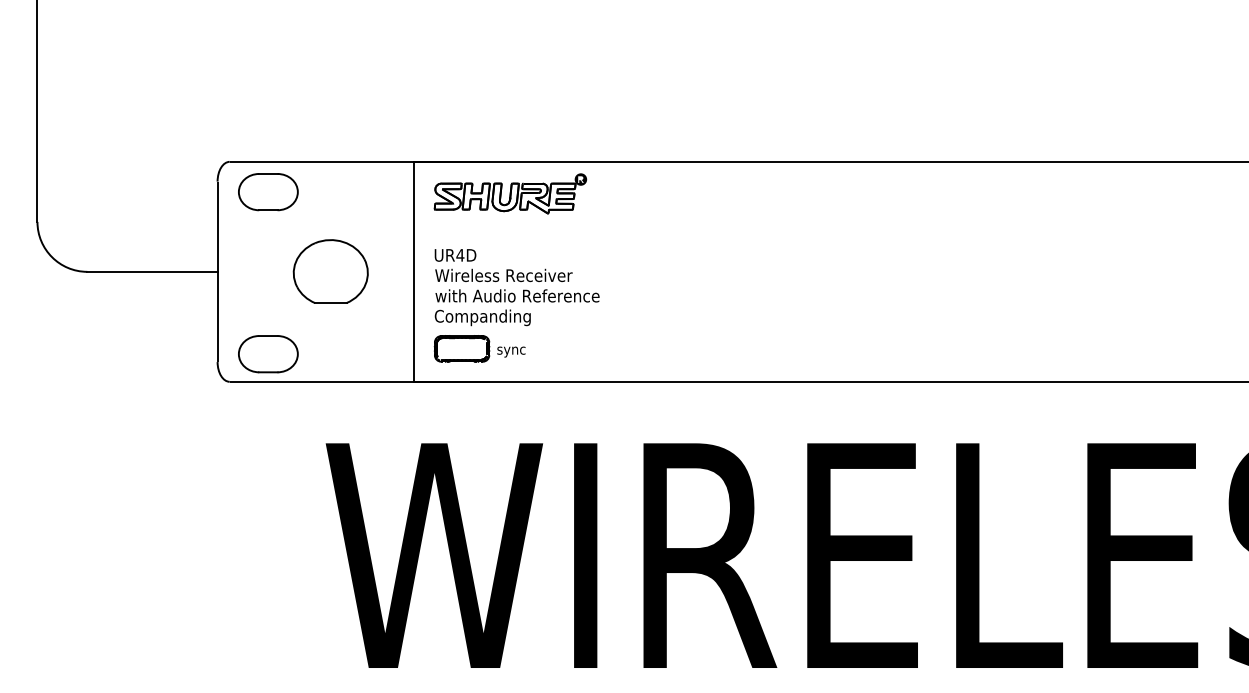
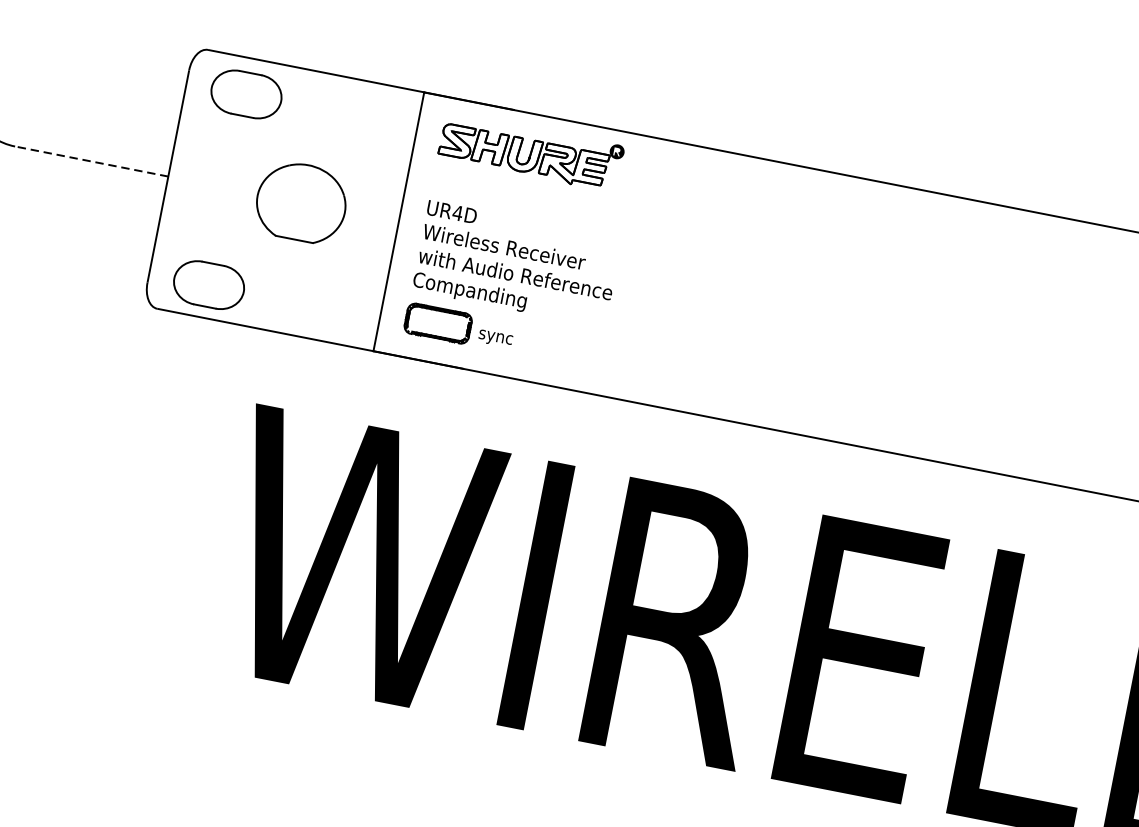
line: (152, 271) -> (91, 161), solid -> dashed

